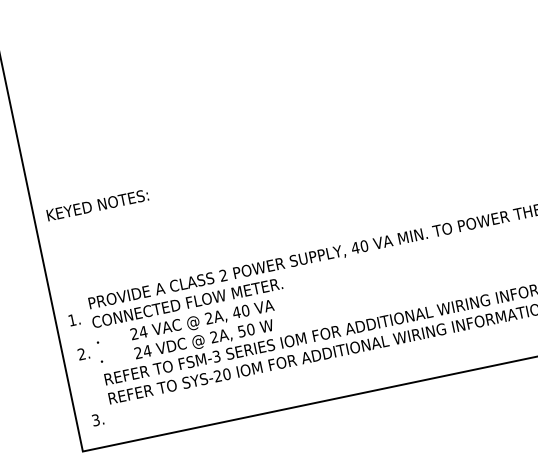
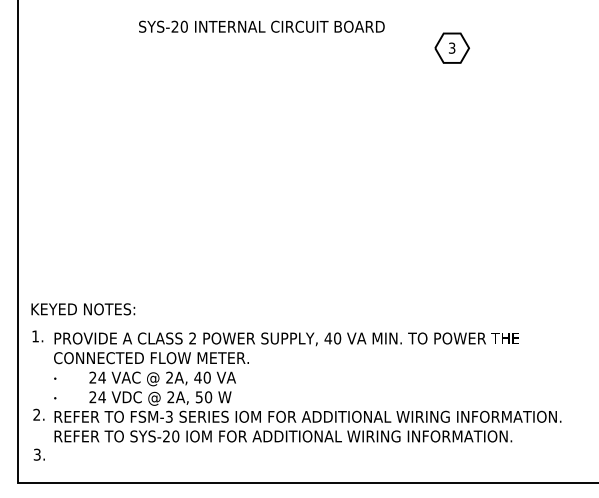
text: (97, 205) -> (83, 309), moved
text: (74, 319) -> (37, 336), moved
text: (83, 353) -> (38, 414), moved

